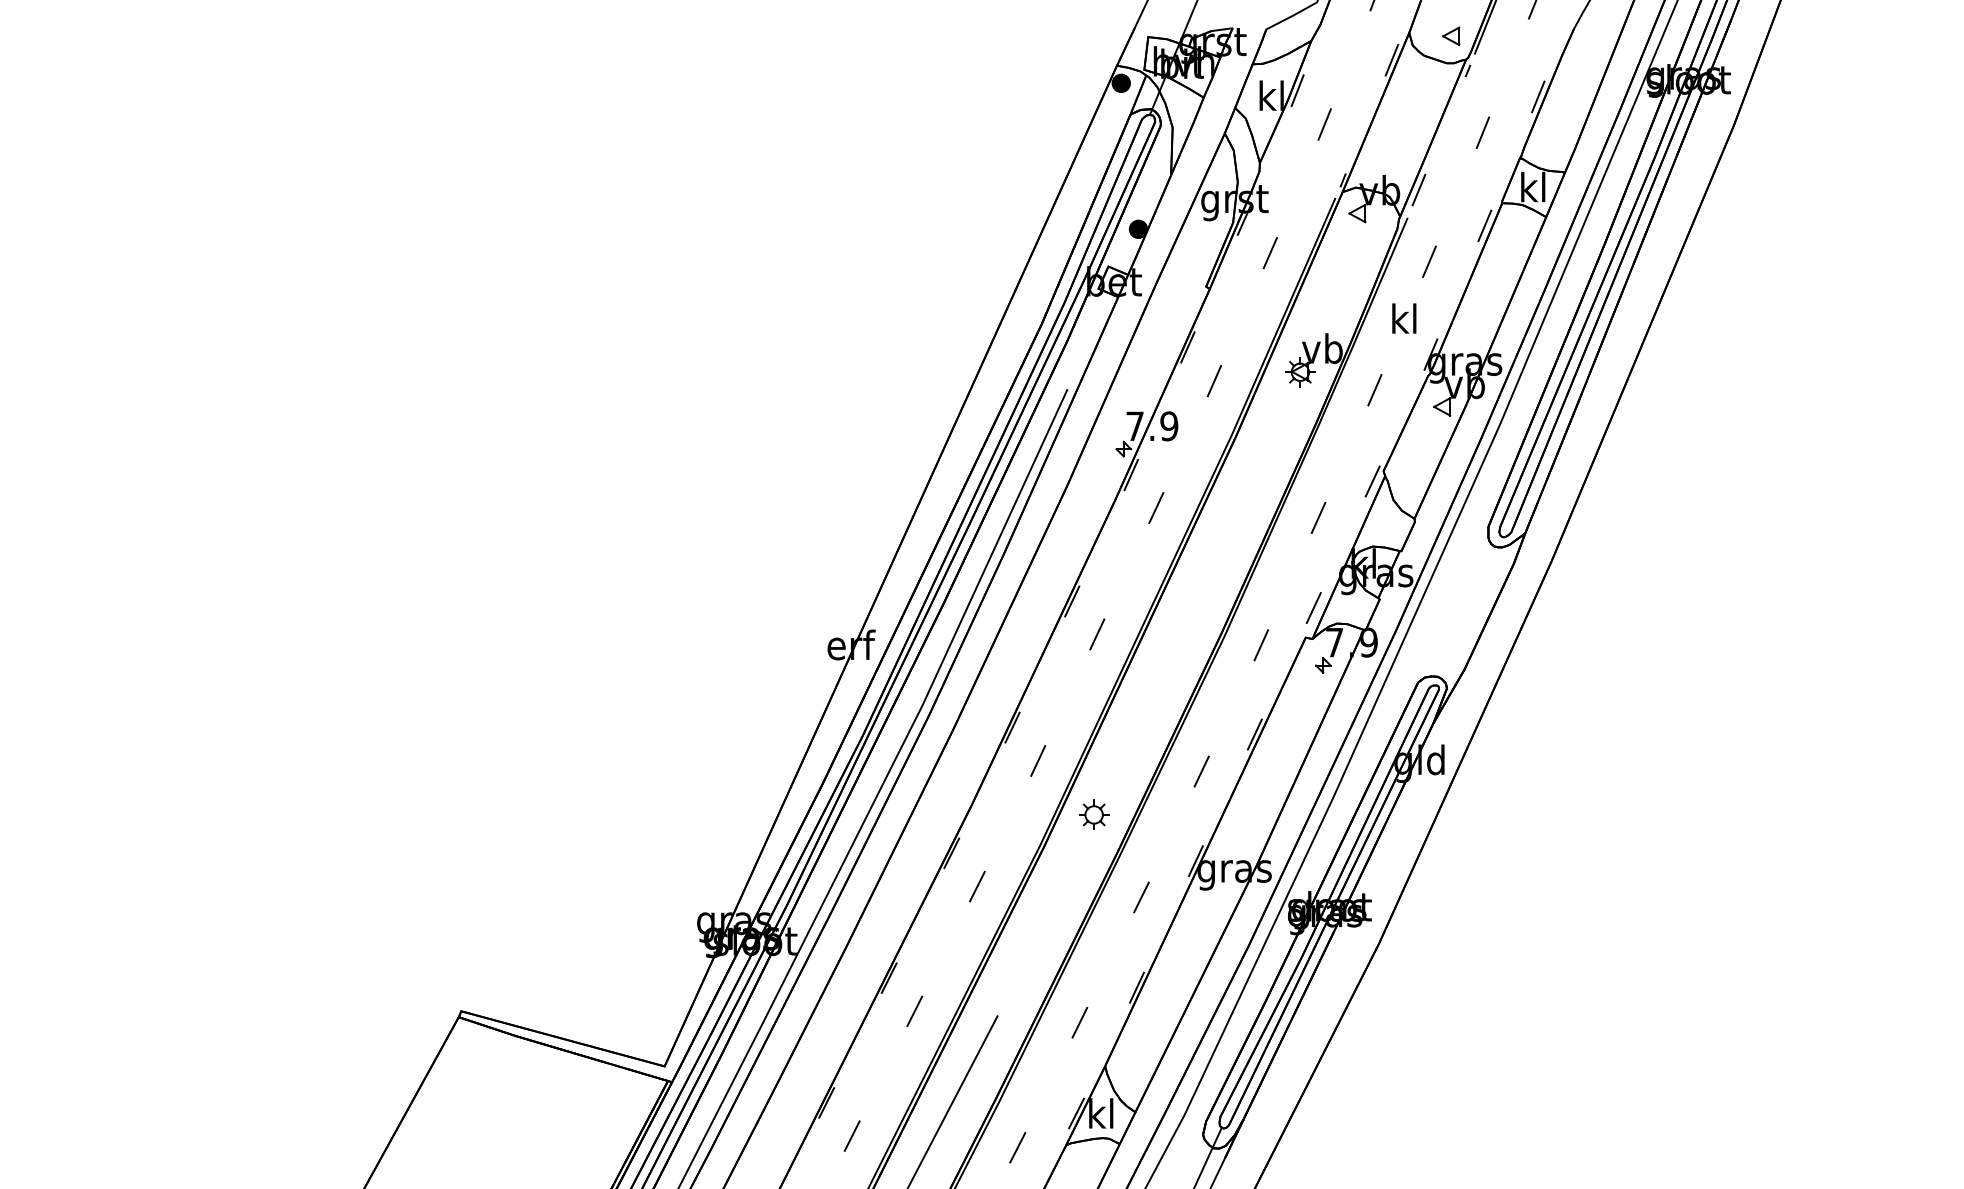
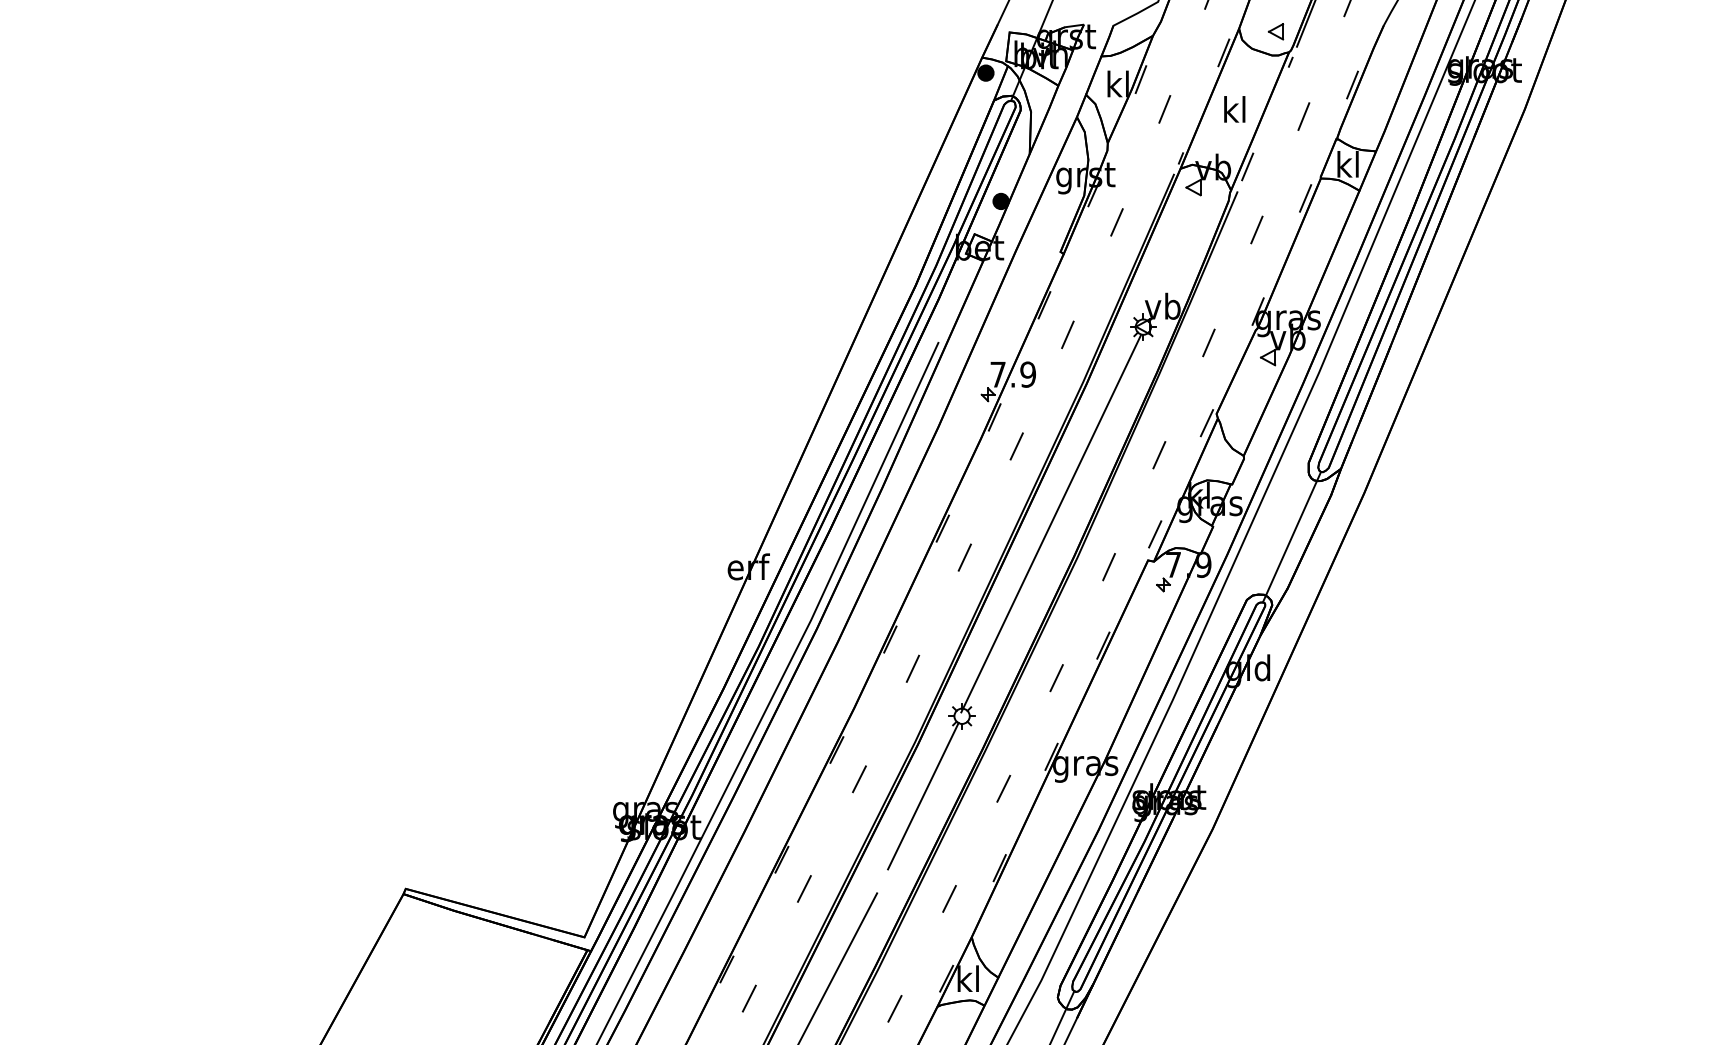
text: (1404, 318) -> (1234, 109), moved
line: (1195, 596) -> (1051, 524), added
line: (1469, 611) -> (1292, 537), added
line: (1049, 905) -> (922, 795), added

